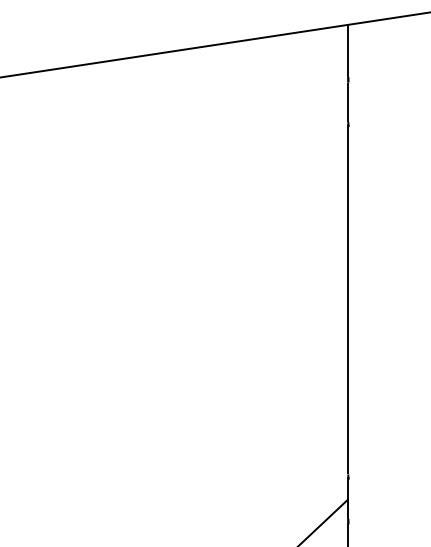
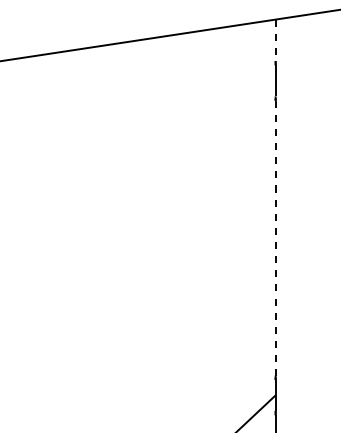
line: (348, 51) -> (275, 40), solid -> dashed
line: (348, 301) -> (275, 238), solid -> dashed

